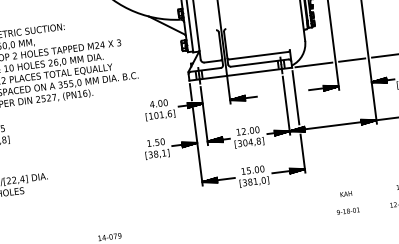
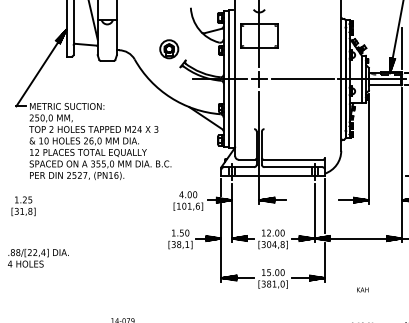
line: (352, 59) -> (385, 175), removed
line: (313, 64) -> (346, 175), removed
text: (345, 193) -> (362, 289), moved

